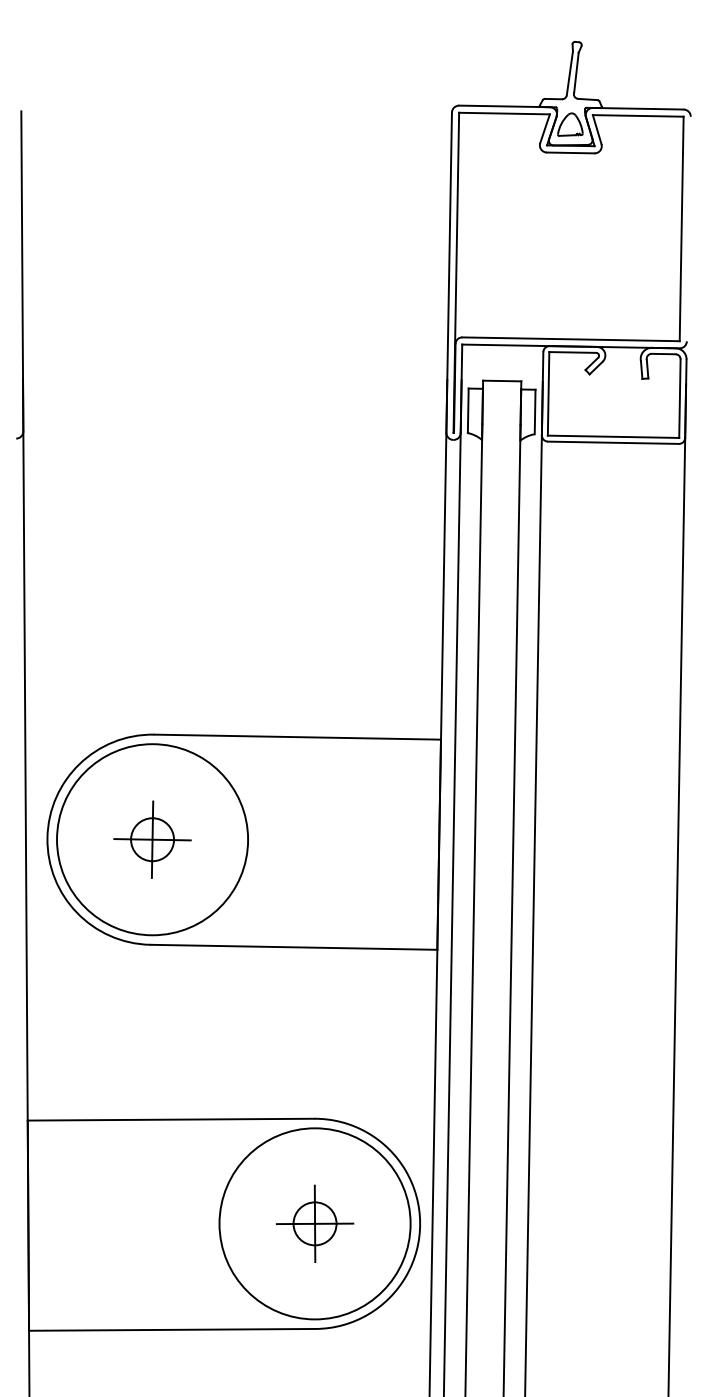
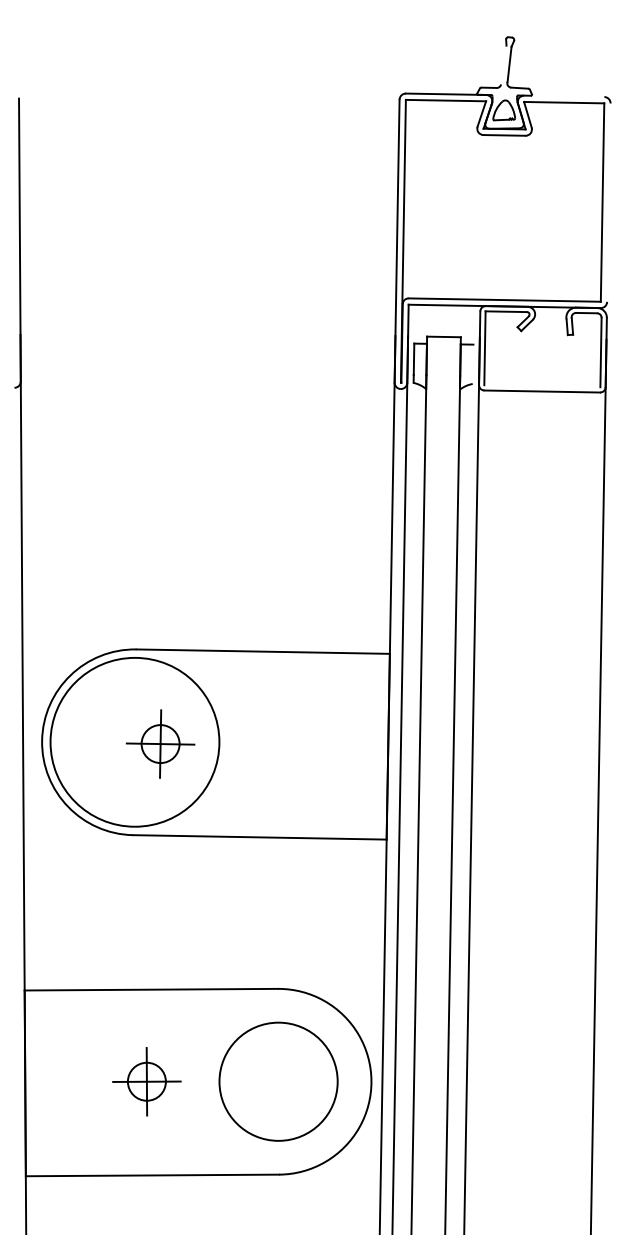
line: (569, 73) -> (503, 65), removed
line: (638, 108) -> (564, 96), removed
line: (534, 411) -> (472, 363), removed
line: (613, 436) -> (542, 385), removed
part: (152, 839) -> (160, 743), moved
circle: (314, 1223) -> (278, 1081), size x0.7
part: (315, 1223) -> (147, 1081), moved

